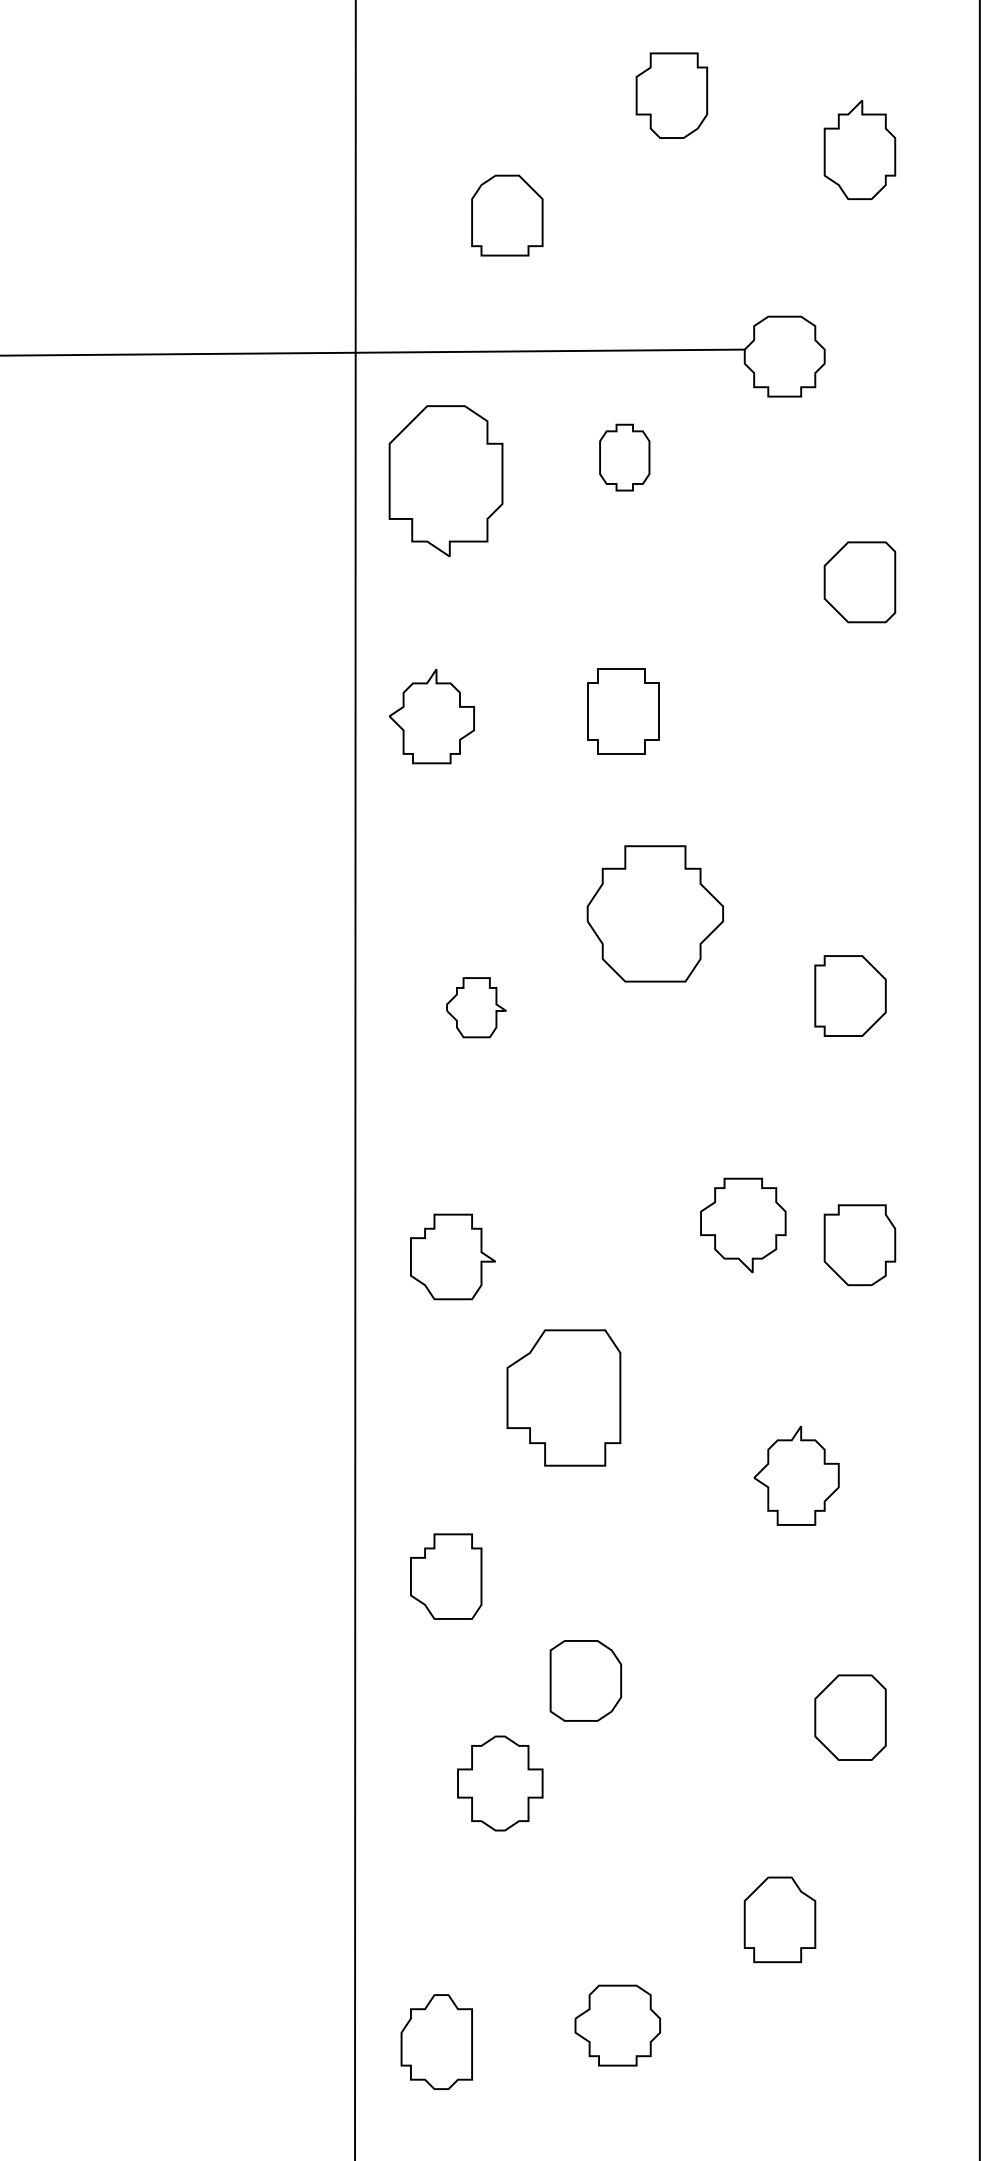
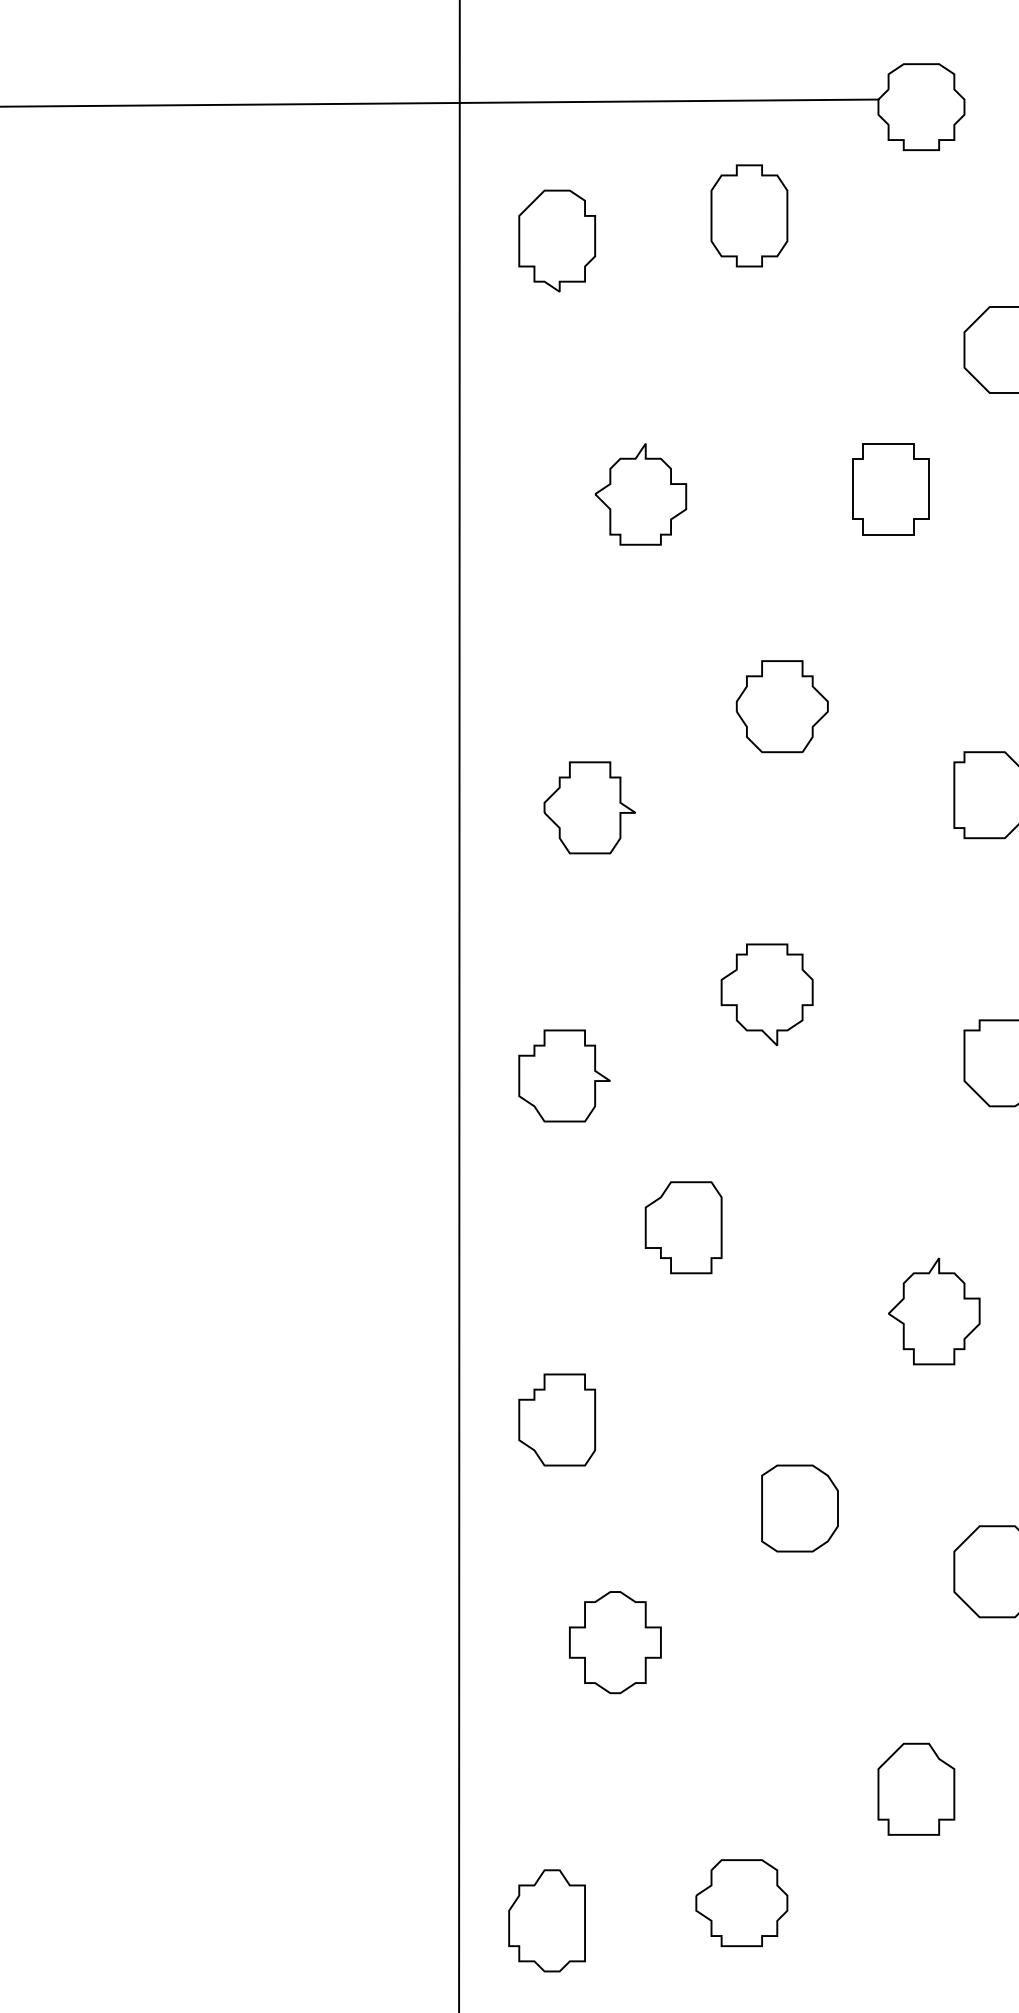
part: (624, 457) -> (749, 215), size x1.43
part: (446, 480) -> (557, 240), size x0.62
part: (623, 711) -> (891, 489), moved
part: (431, 716) -> (640, 494), moved
part: (655, 913) -> (782, 706), size x0.62
part: (476, 1007) -> (589, 807), size x1.43
part: (743, 1225) -> (767, 994), moved
part: (563, 1397) -> (683, 1227), size x0.62
part: (585, 1680) -> (799, 1508), moved

